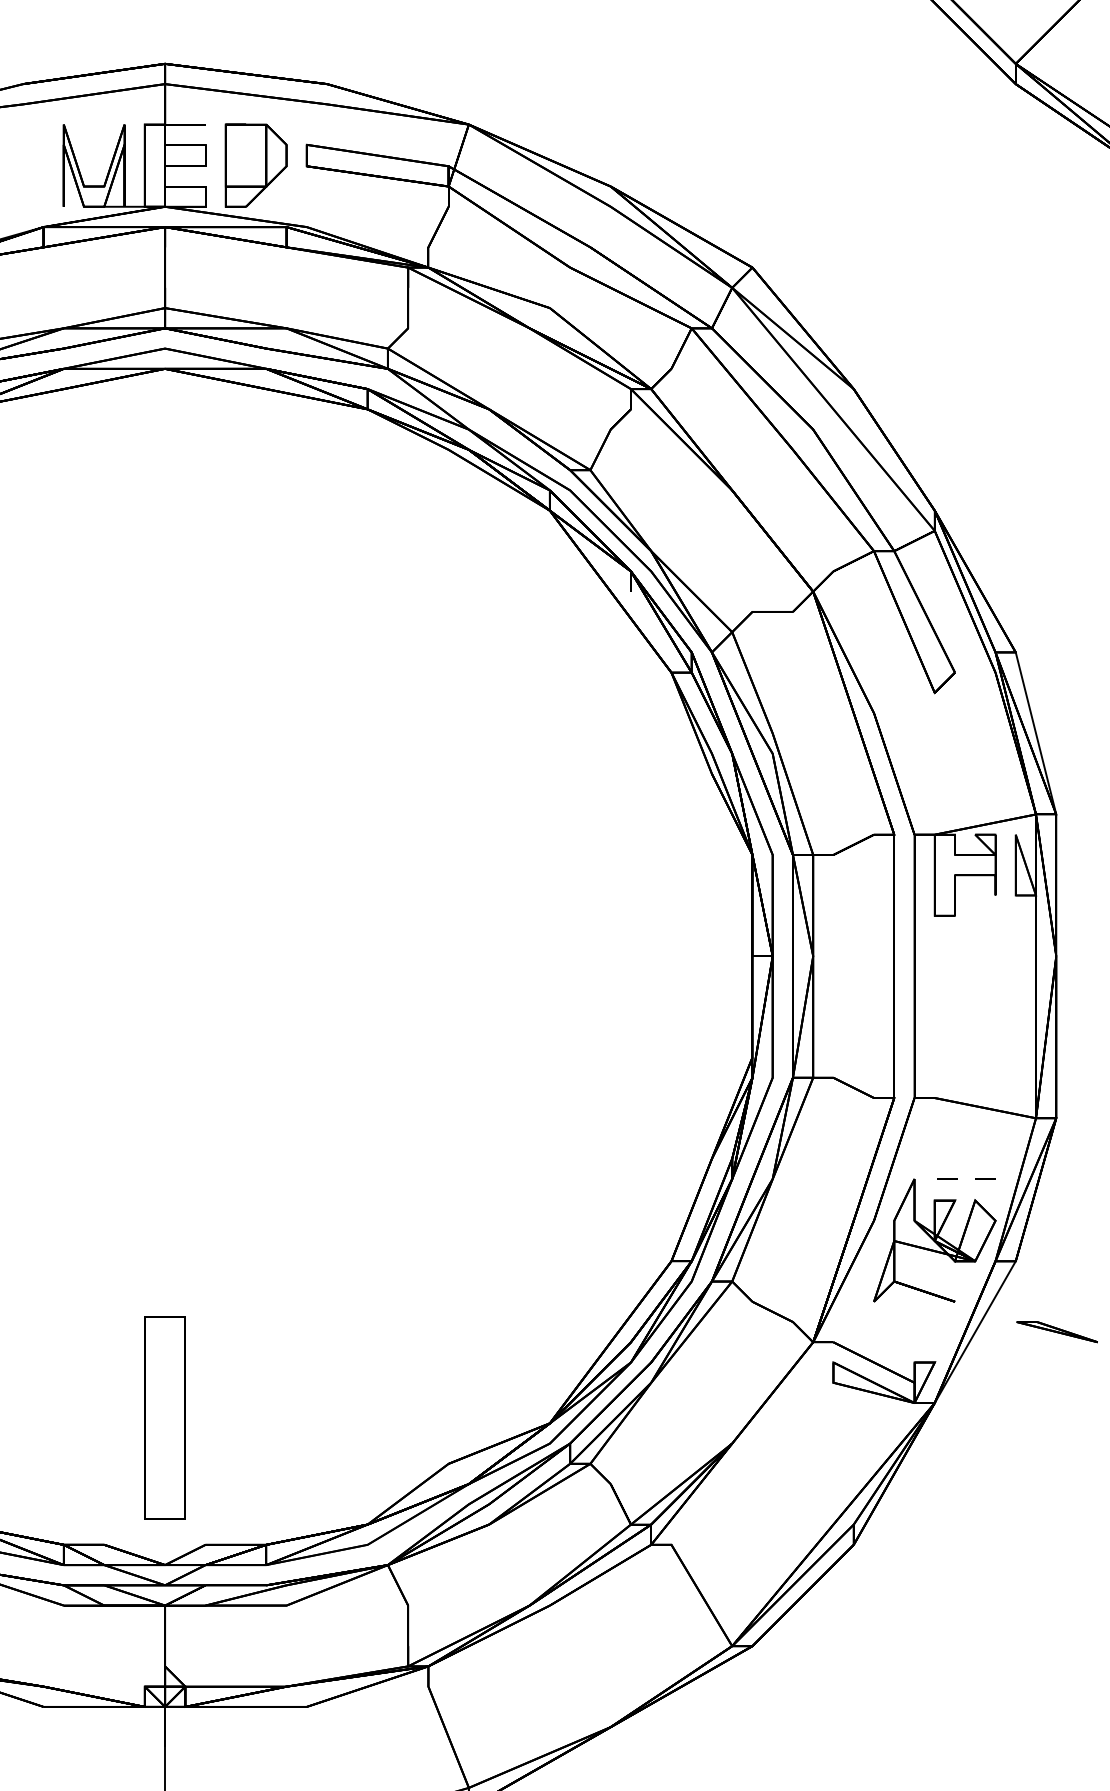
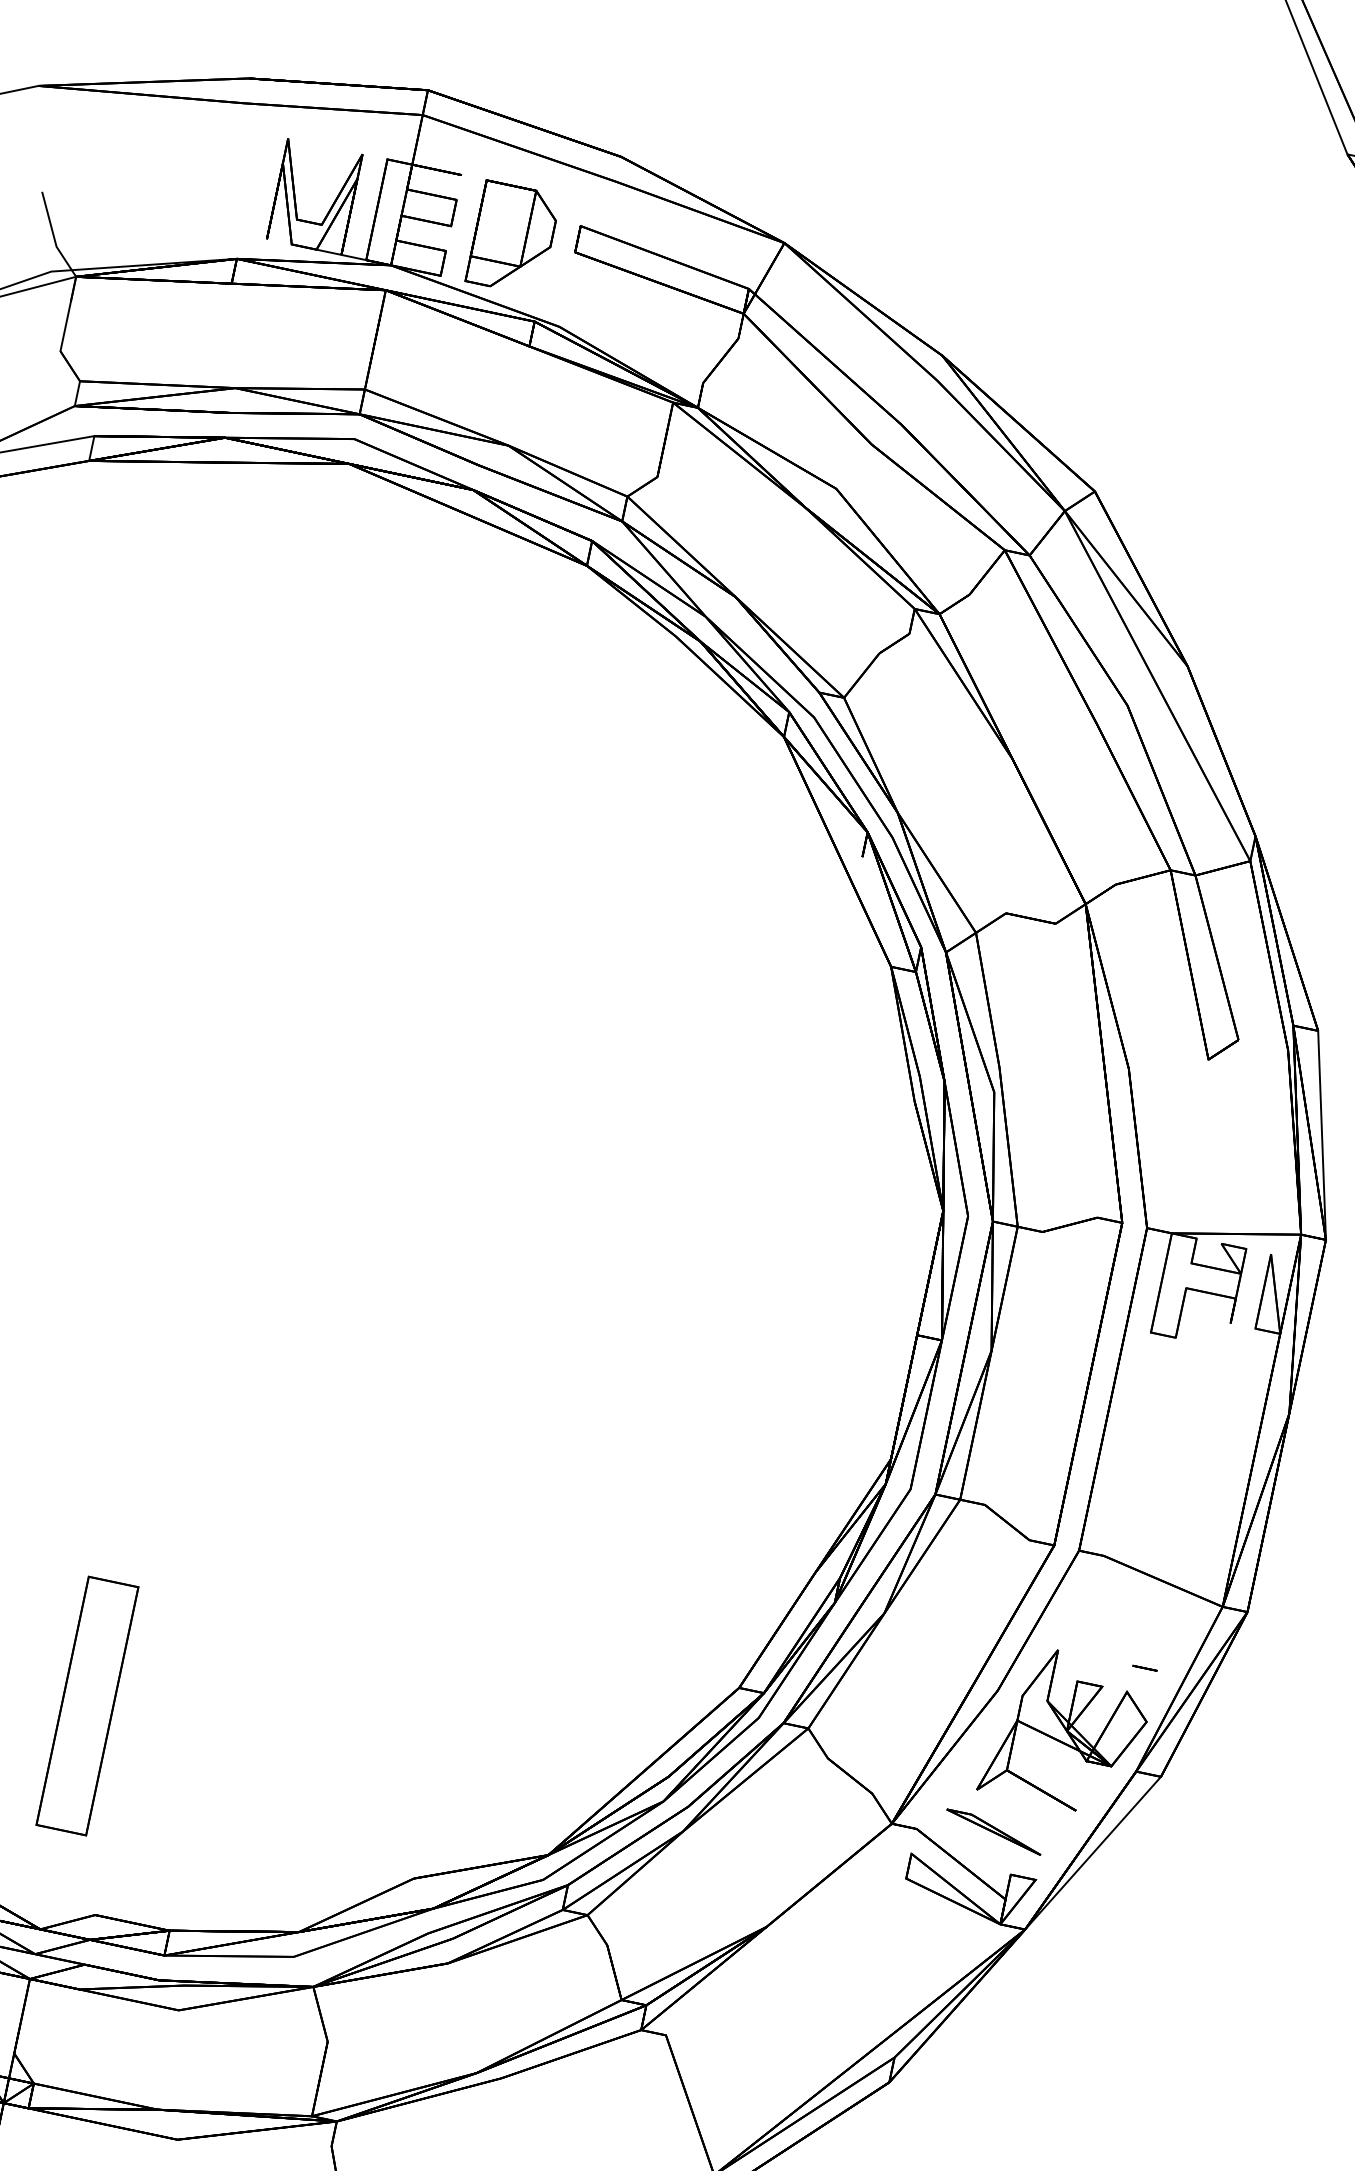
line: (947, 1178) -> (1098, 1657), removed
part: (1056, 1332) -> (992, 1832), moved
part: (164, 1417) -> (86, 1705), moved

